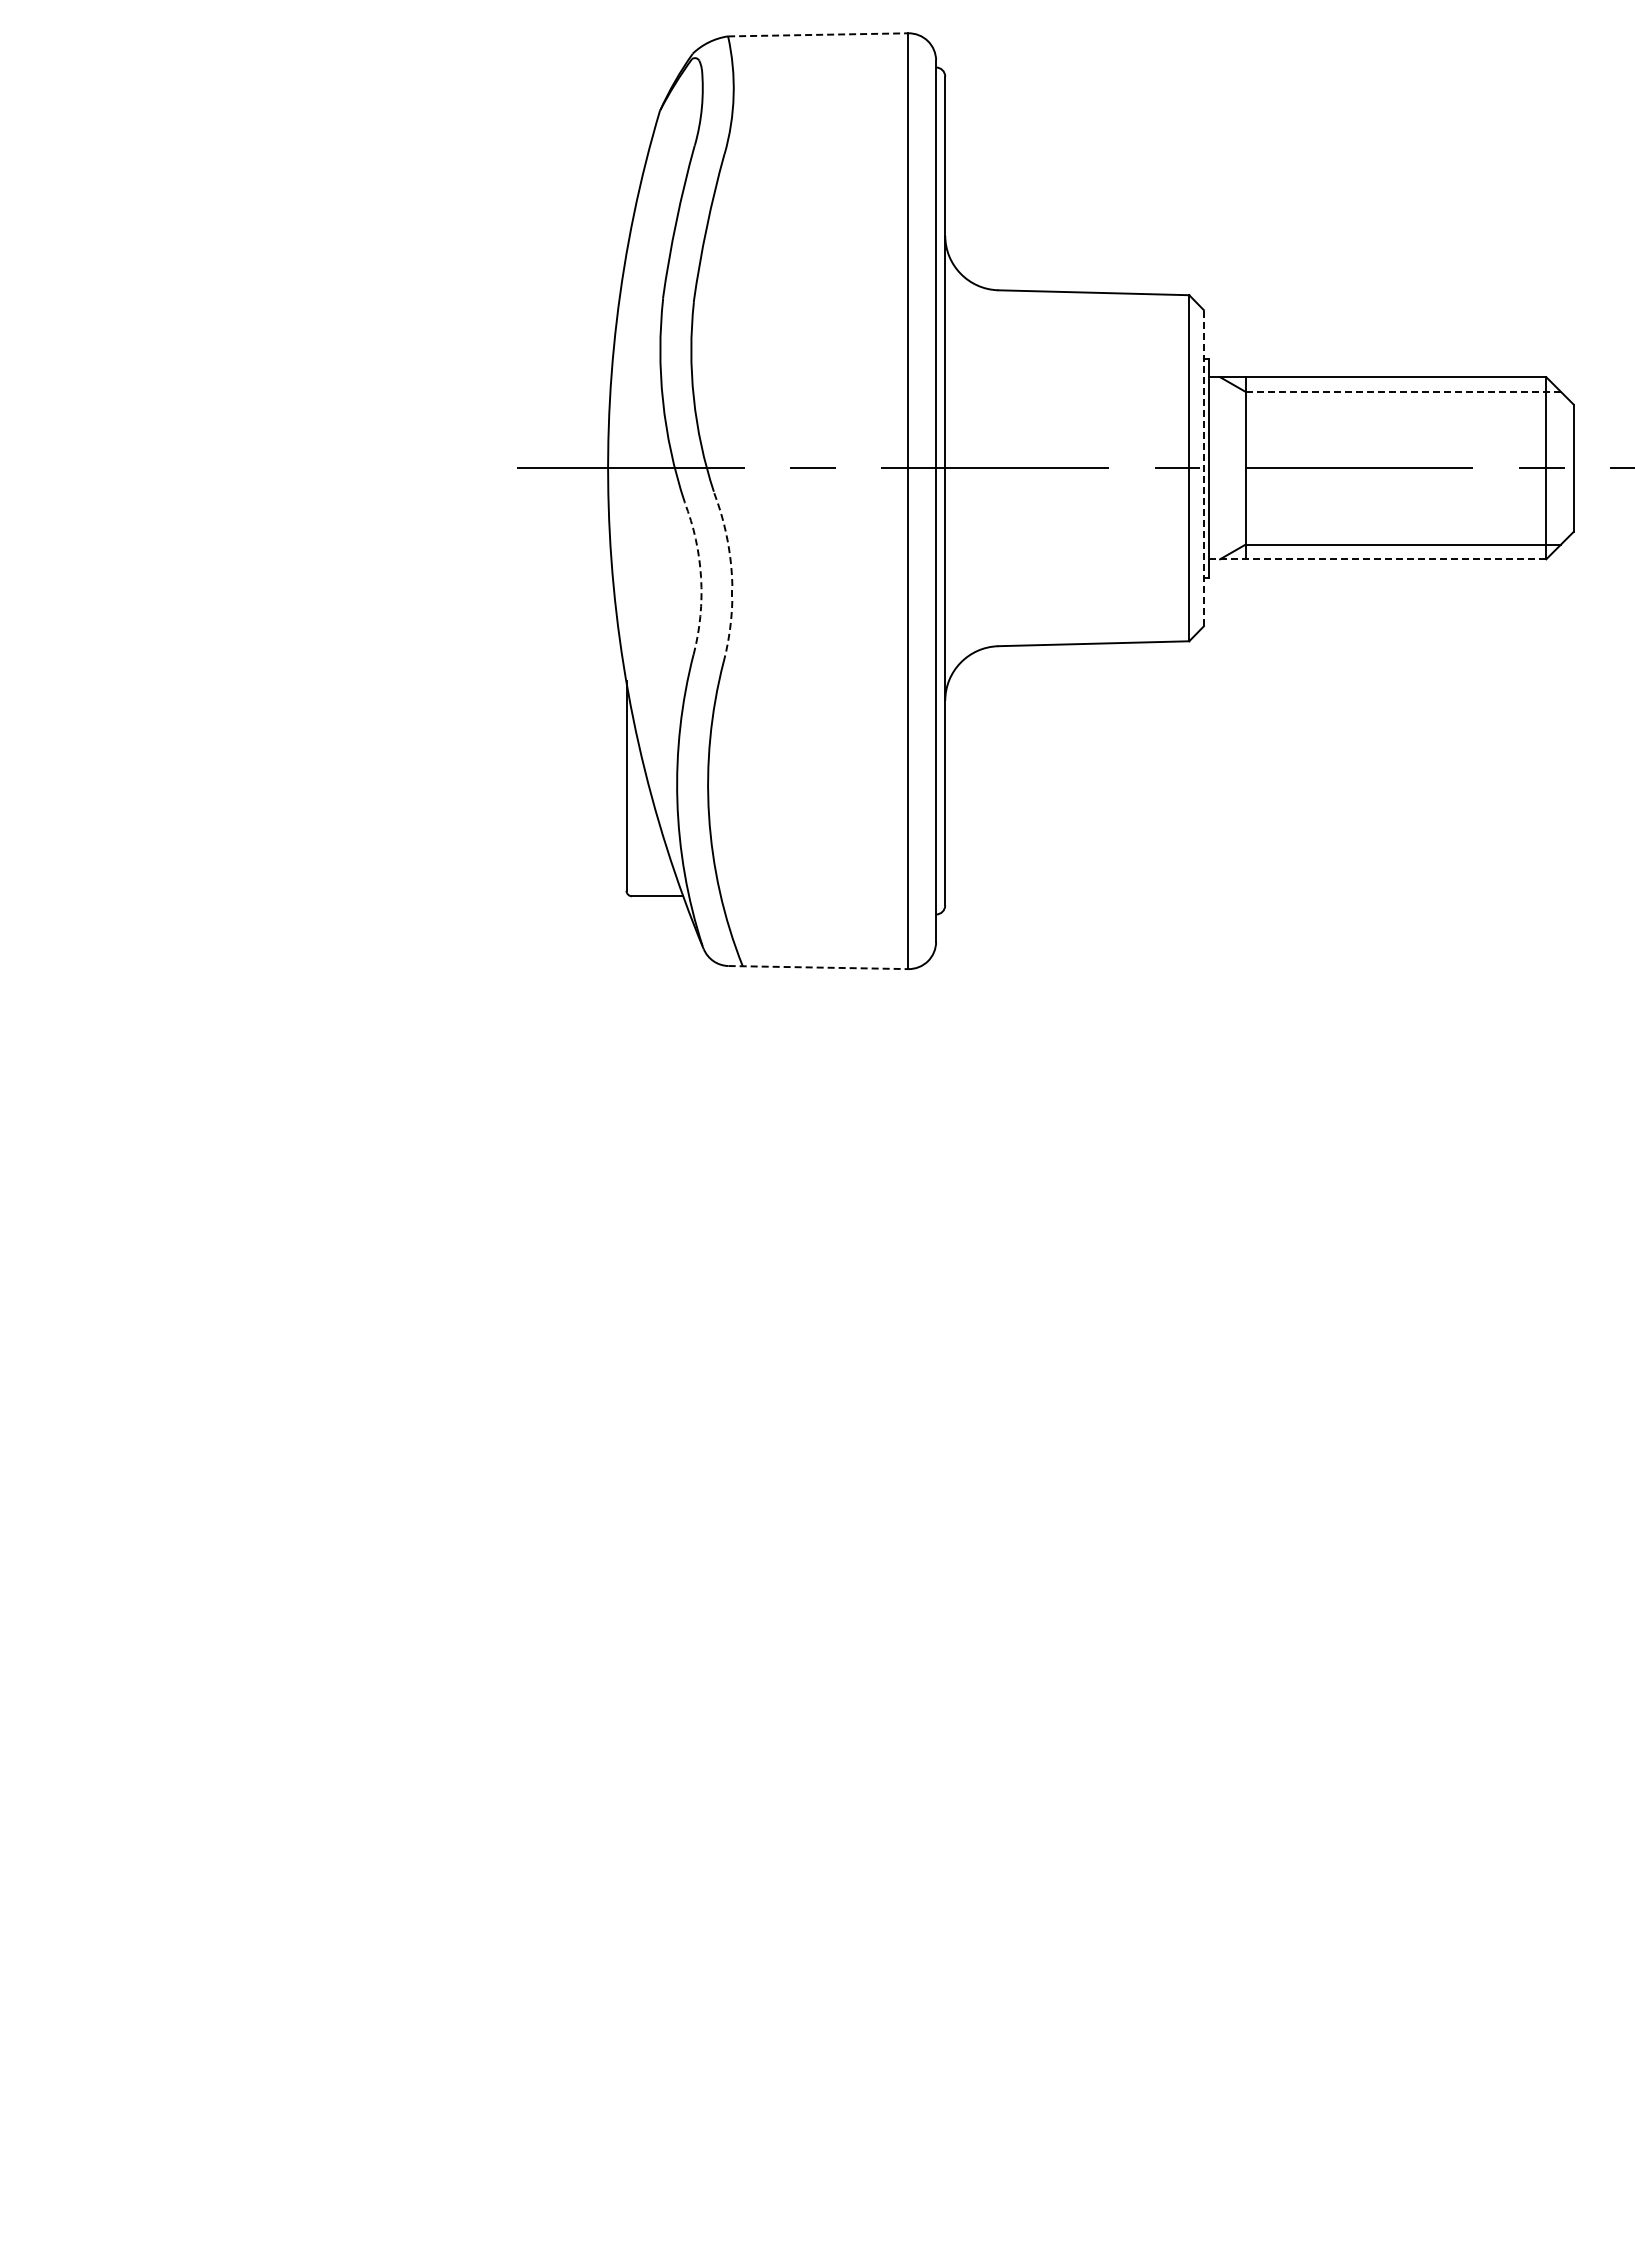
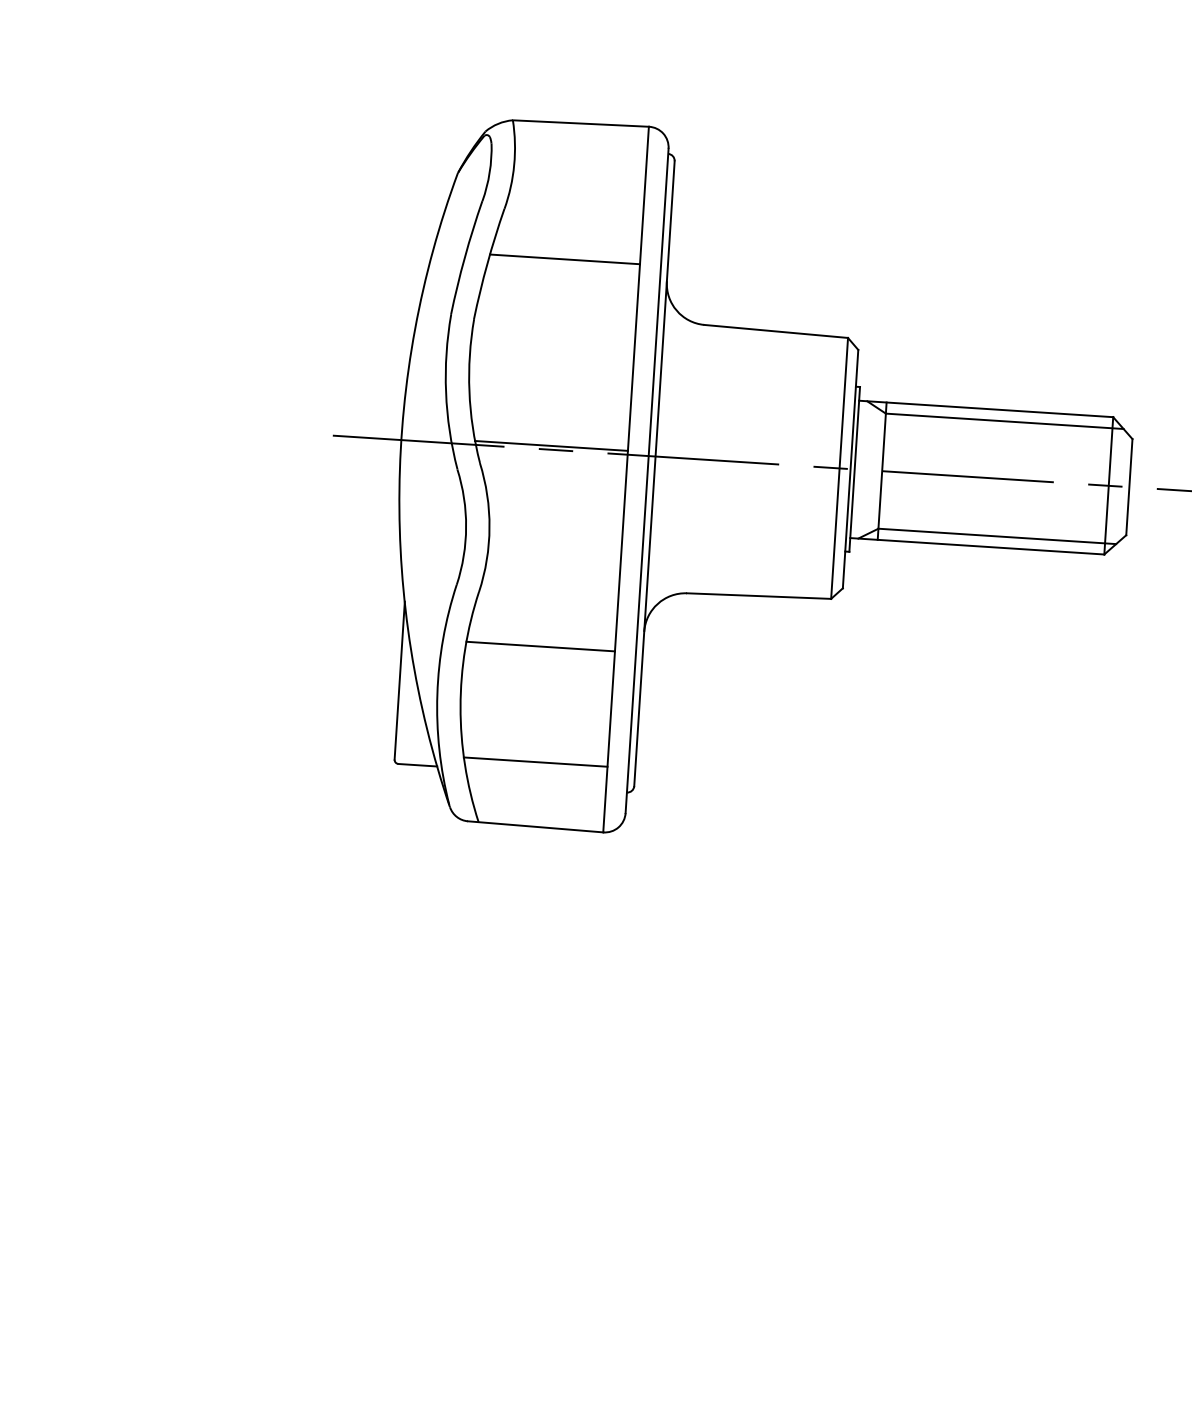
line: (818, 34) -> (581, 123), dashed -> solid
line: (808, 215) -> (564, 259), added
line: (1403, 391) -> (1004, 421), dashed -> solid
line: (806, 463) -> (551, 446), added
line: (1203, 467) -> (850, 468), dashed -> solid
line: (1378, 559) -> (977, 546), dashed -> solid
arc: (732, 576) -> (489, 527), dashed -> solid
arc: (701, 577) -> (466, 527), dashed -> solid
line: (809, 729) -> (540, 646), added
line: (812, 882) -> (535, 762), added
line: (818, 967) -> (535, 826), dashed -> solid

